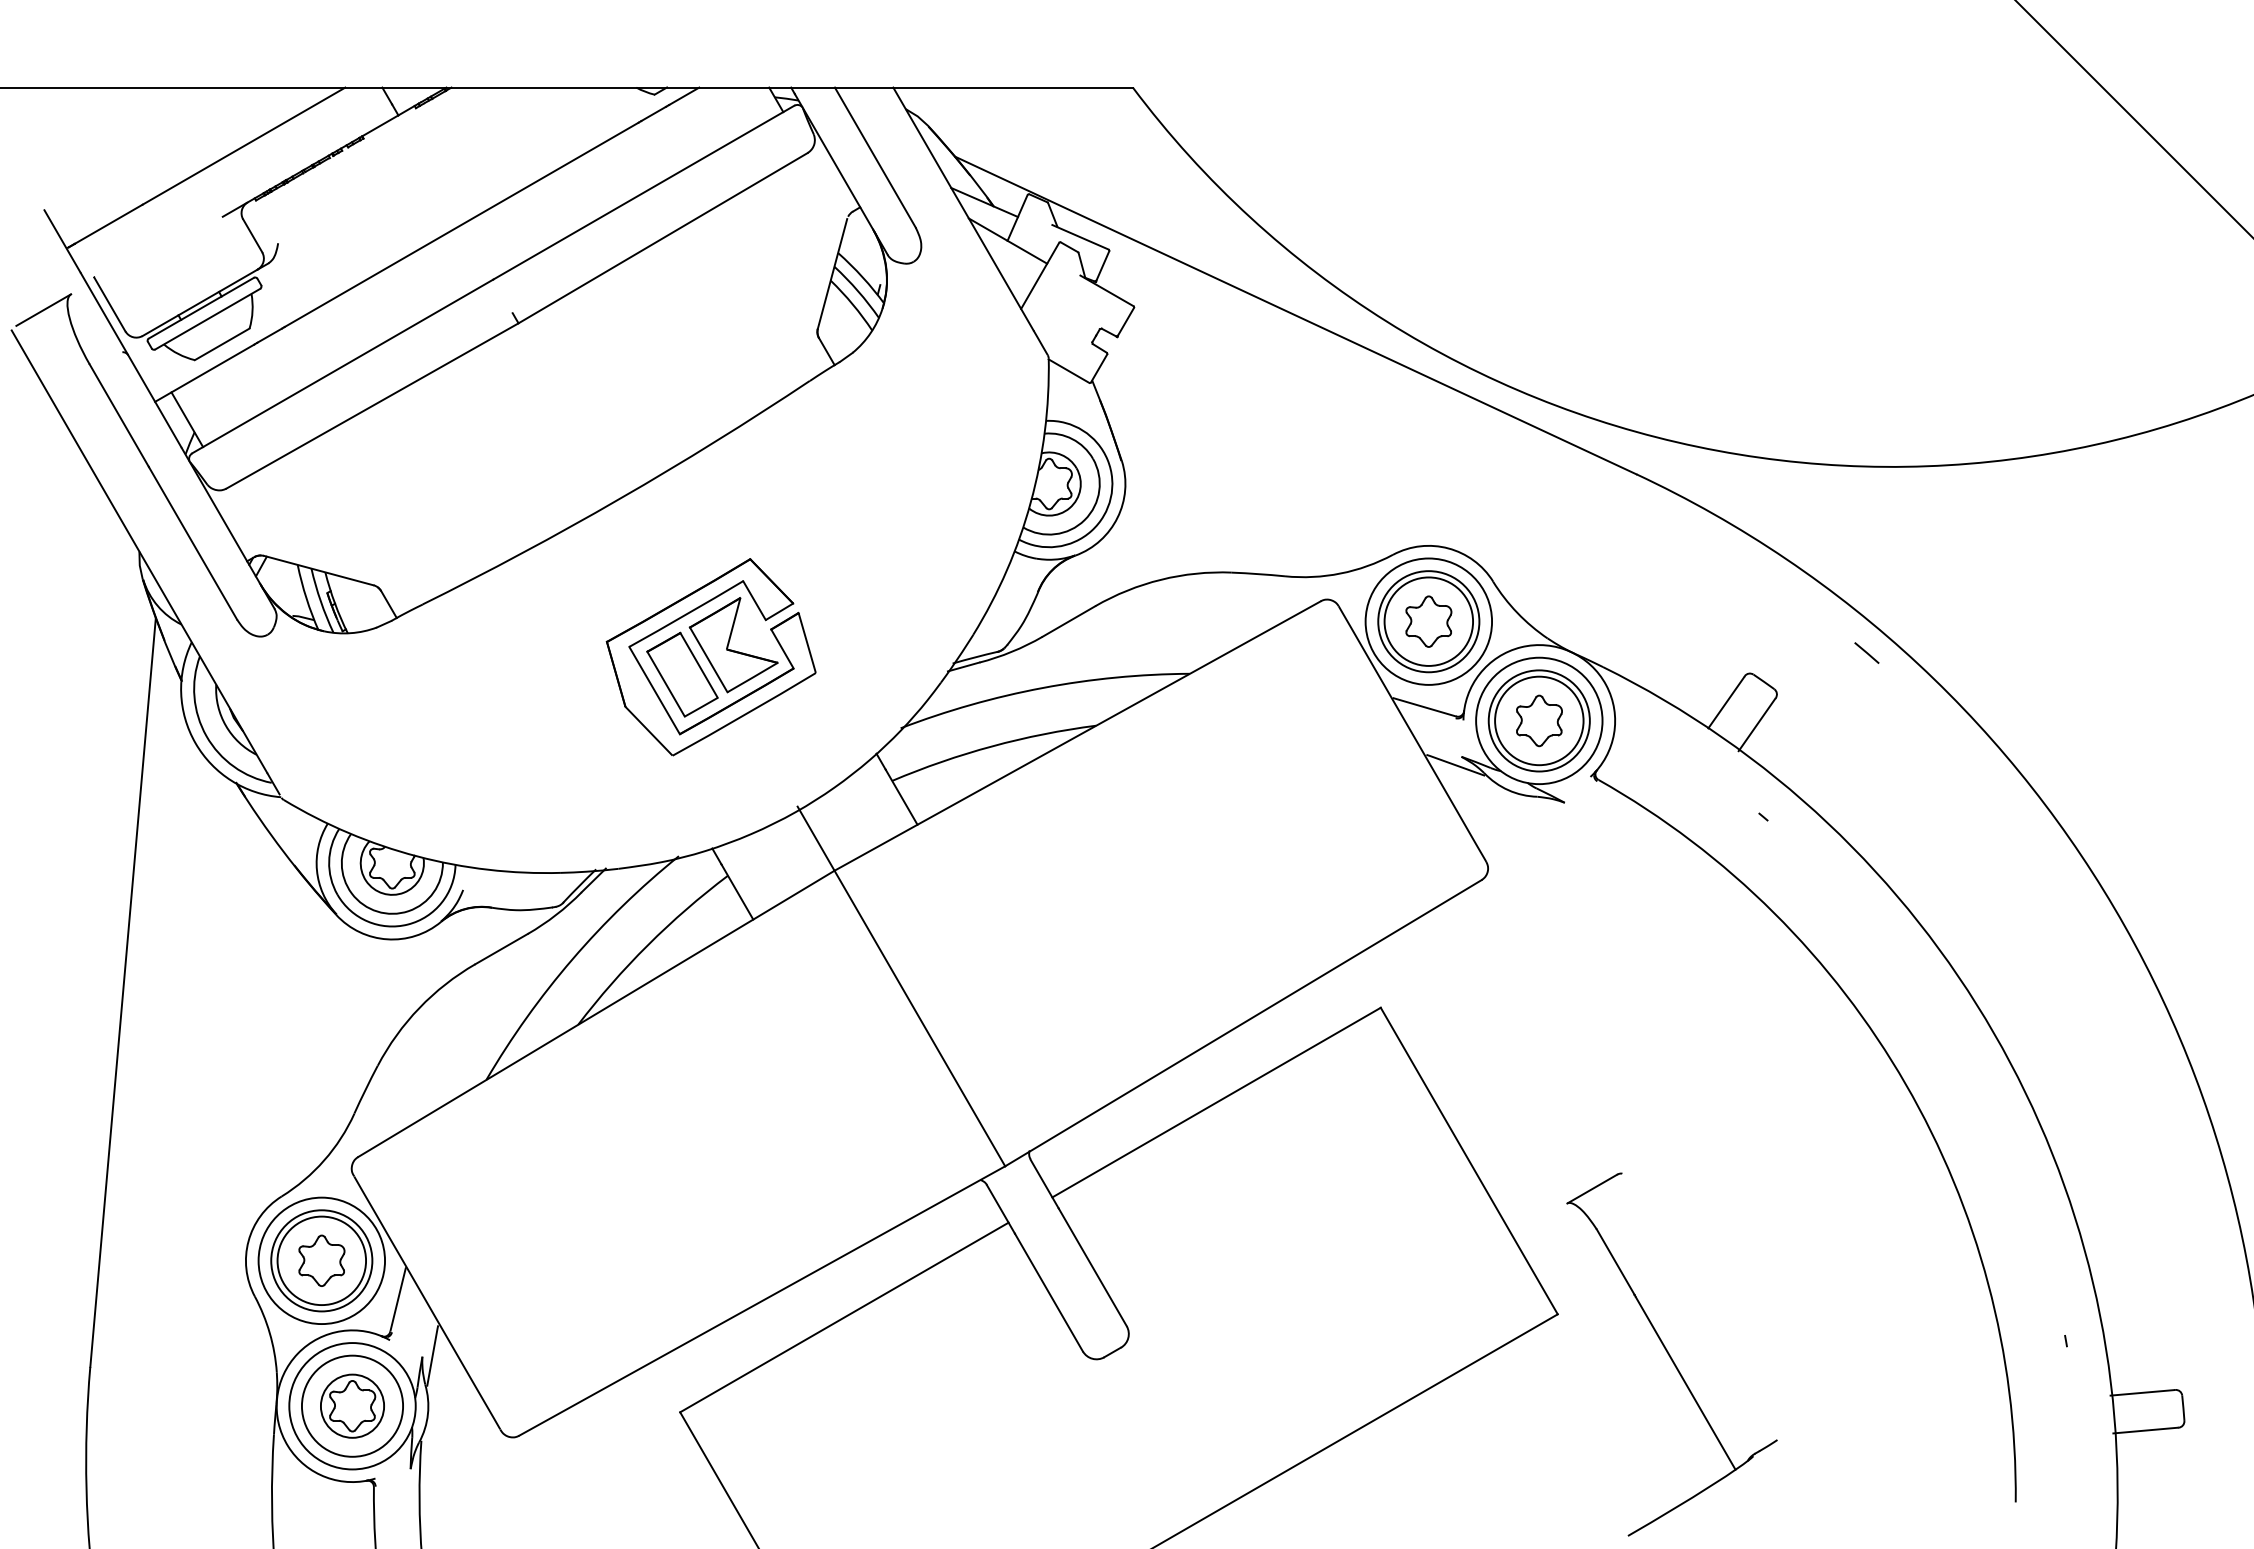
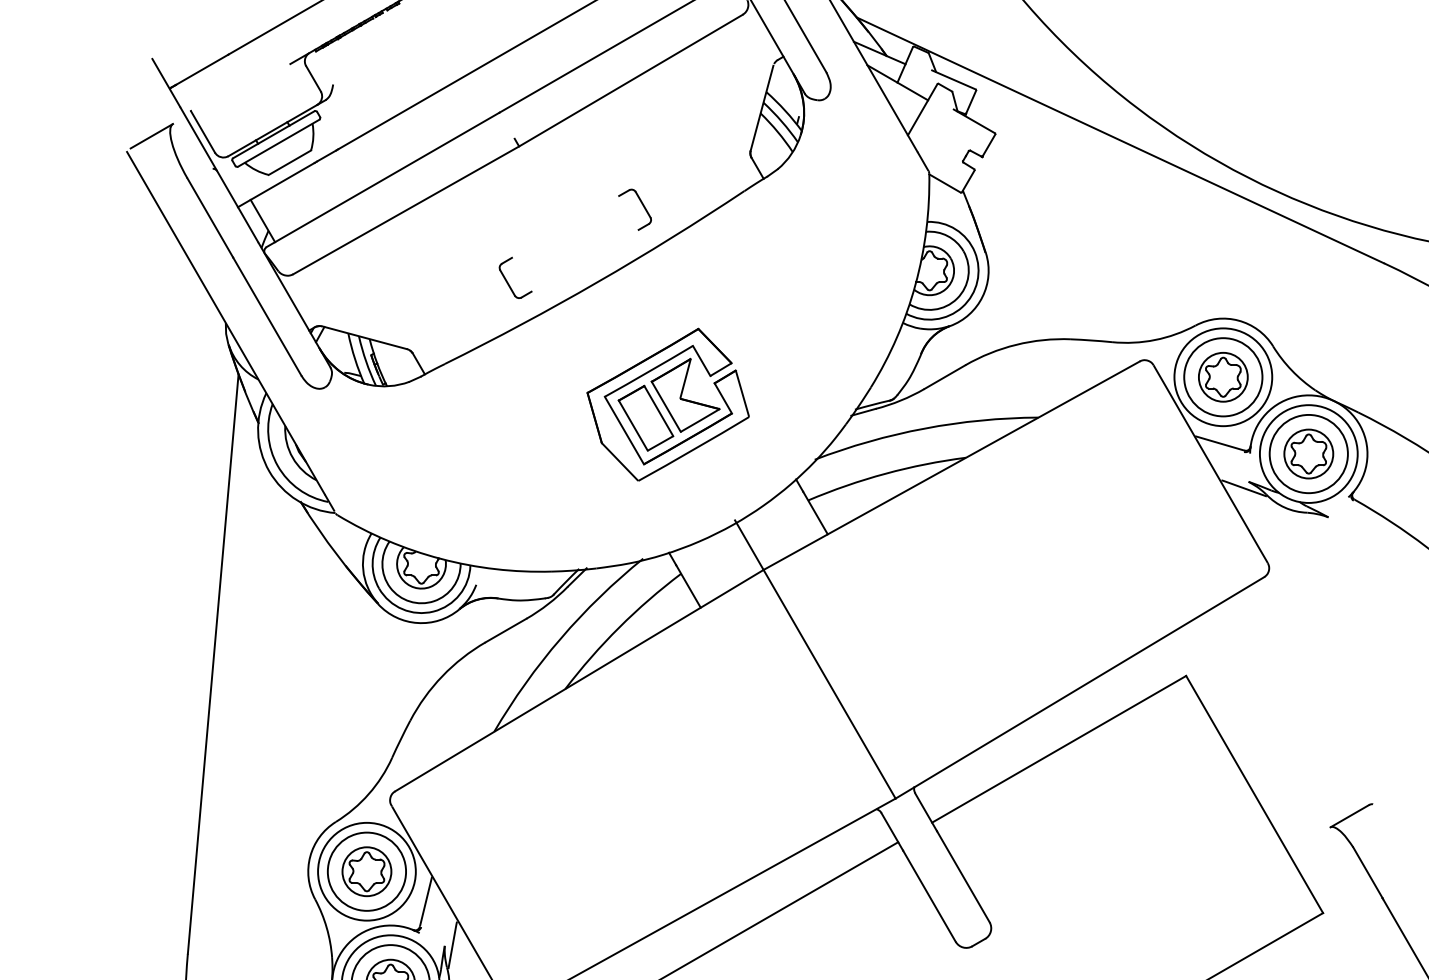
part: (678, 400) -> (642, 206), added
part: (505, 500) -> (509, 283), added
circle: (1428, 621) -> (1223, 377), size x0.71
circle: (1538, 720) -> (1308, 453), size x0.71
circle: (321, 1260) -> (366, 871), size x0.71

